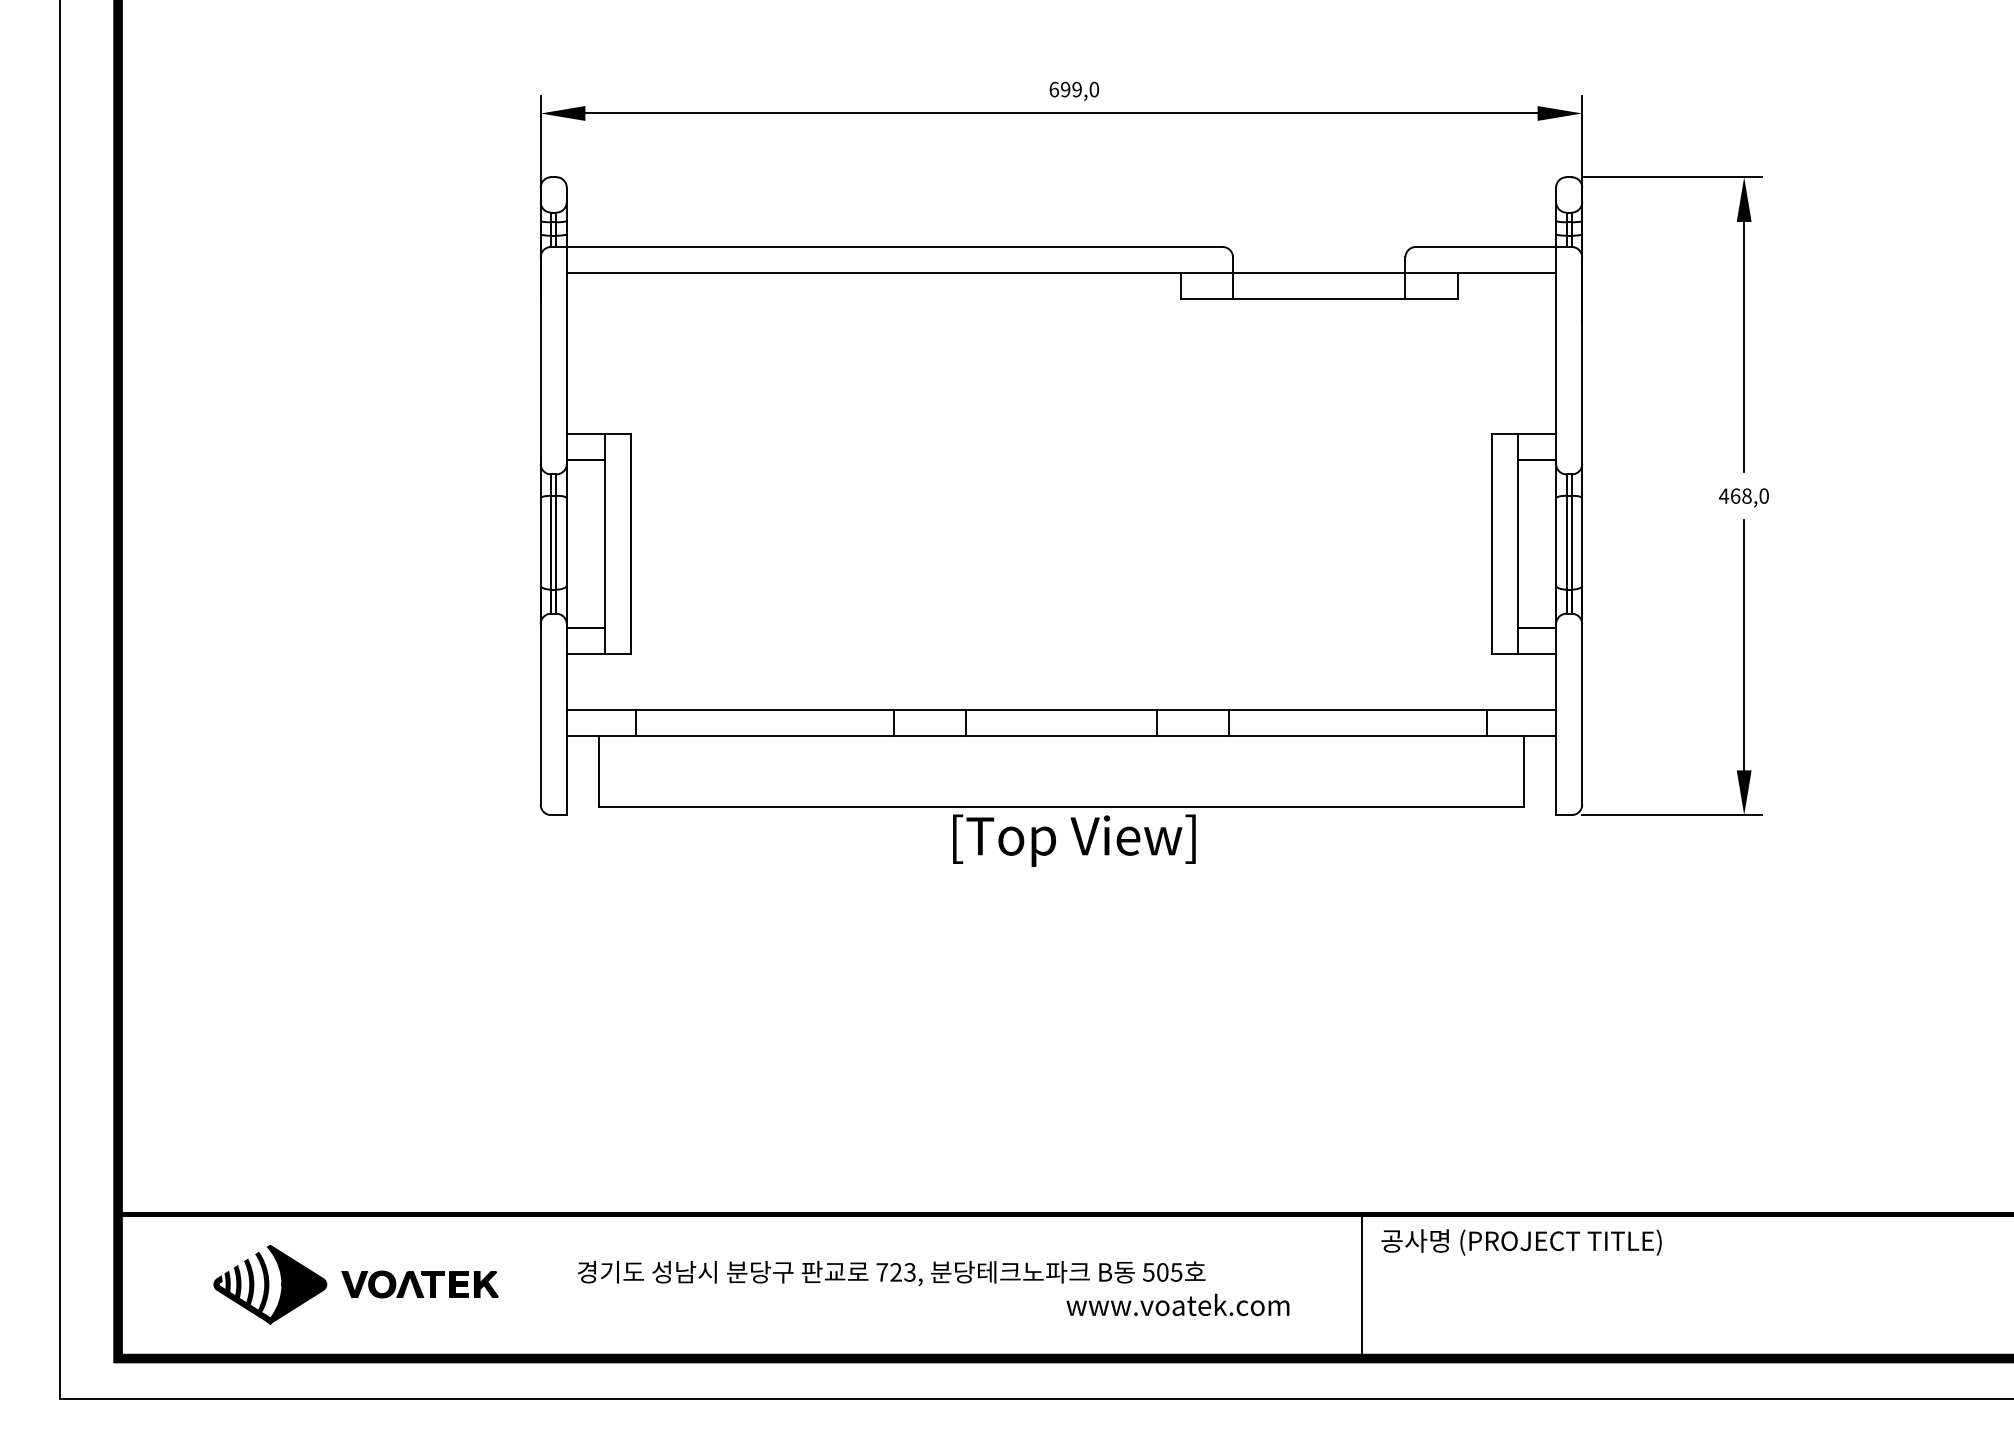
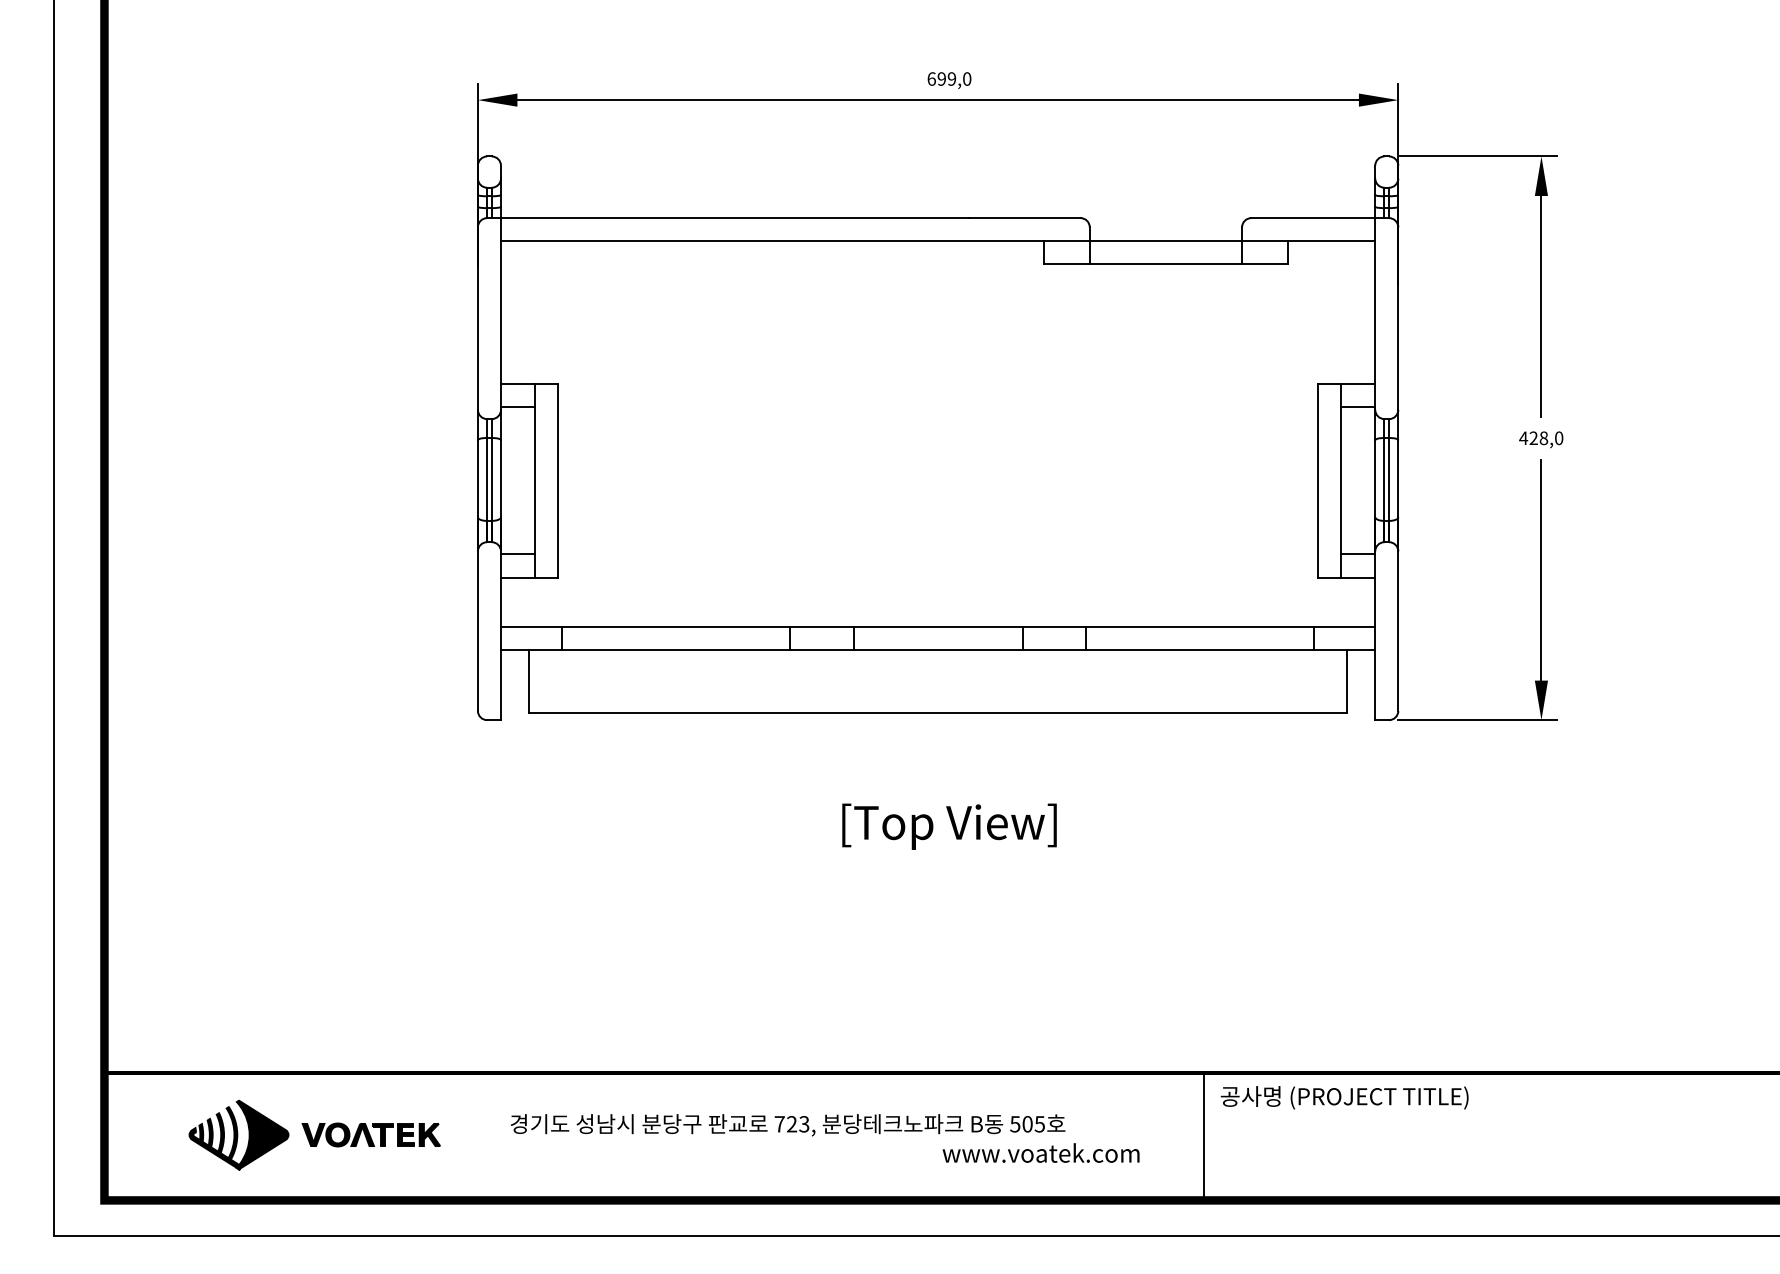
text: (1735, 495) -> (1533, 437), 468,0 -> 428,0
text: (1074, 840) -> (949, 826), moved

